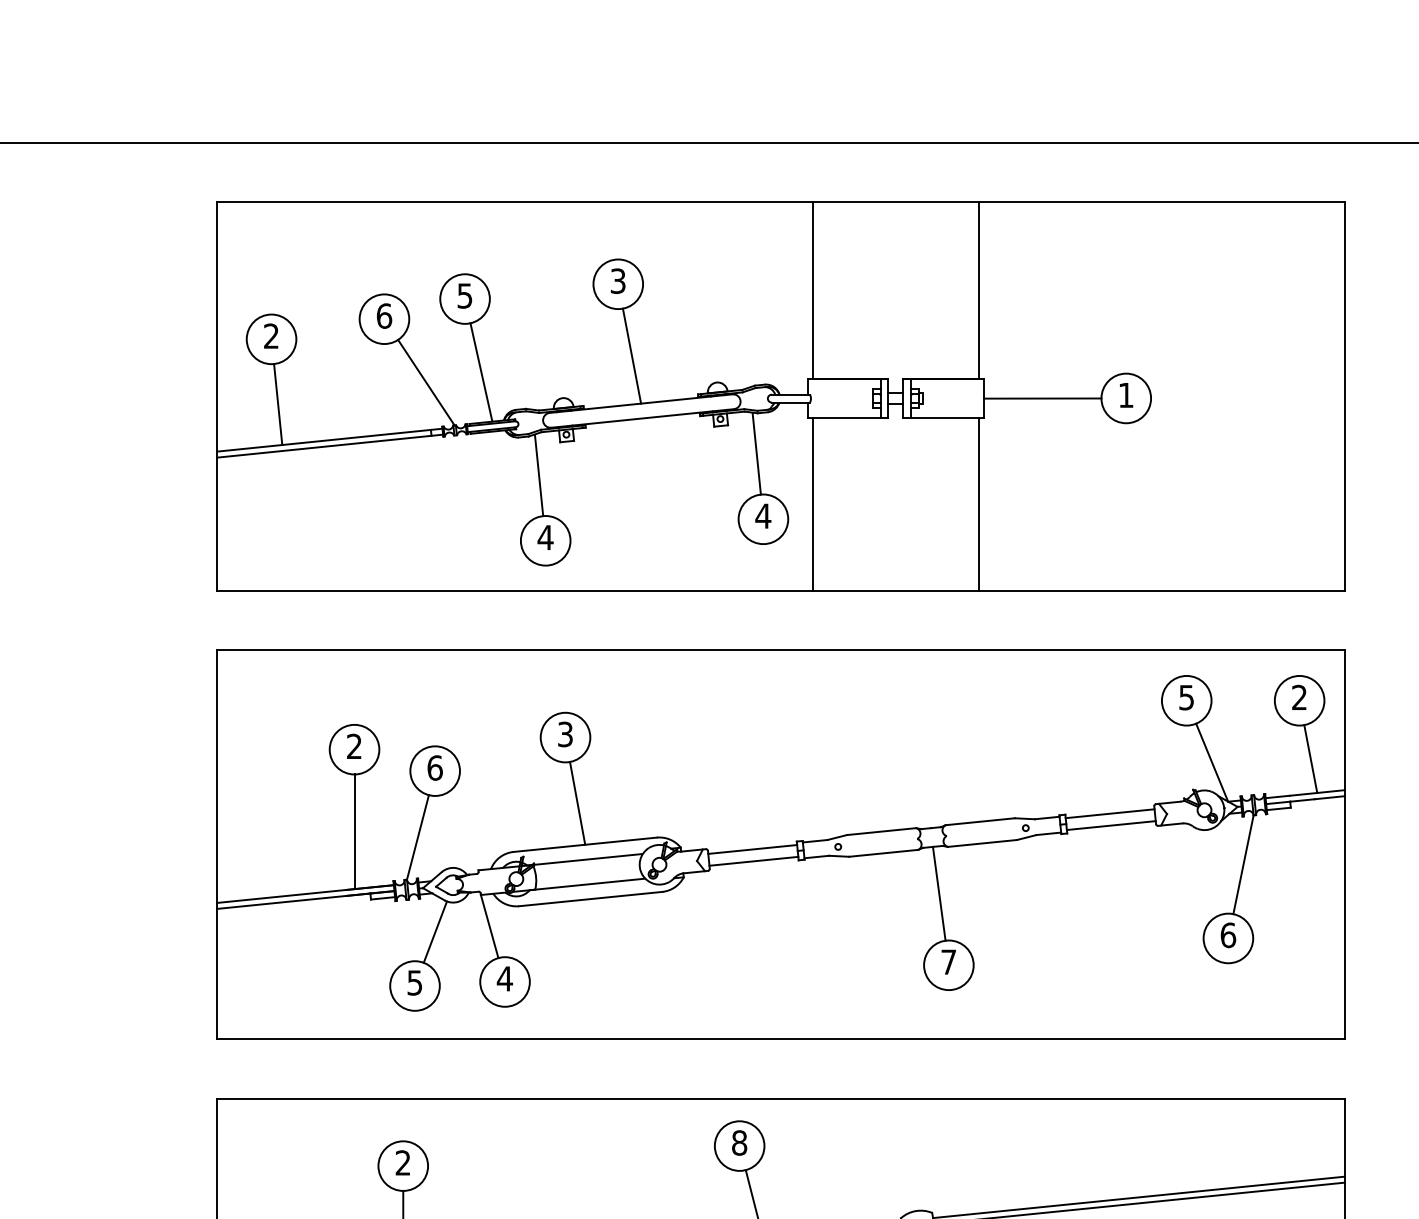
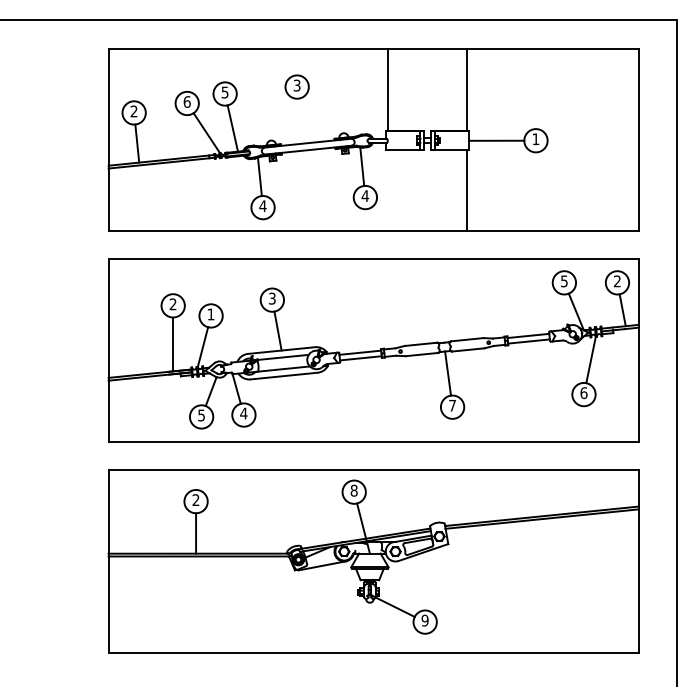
line: (631, 355) -> (303, 120), removed
line: (812, 504) -> (388, 190), removed
text: (433, 768) -> (210, 314), 6 -> 1

